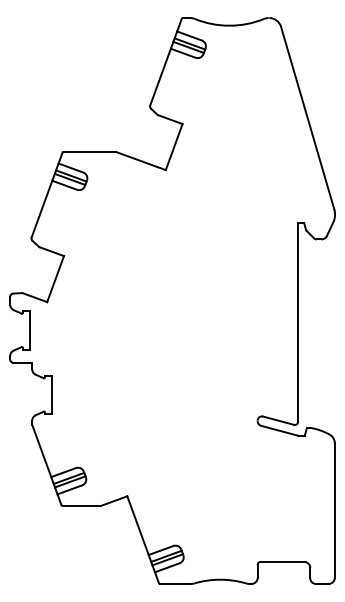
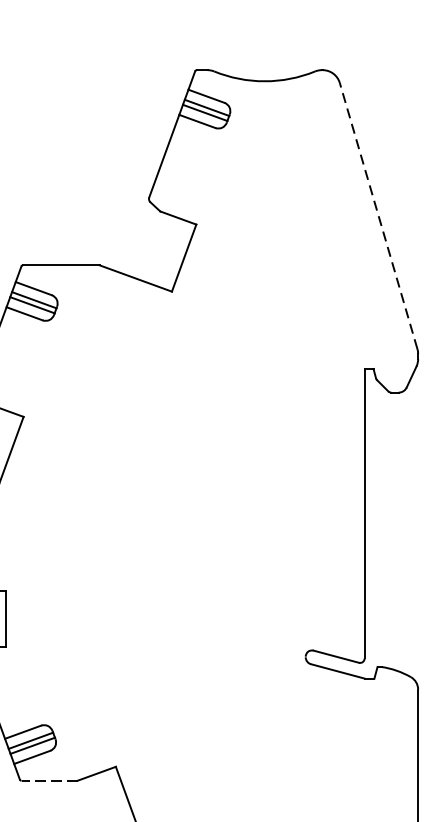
line: (307, 117) -> (378, 215), solid -> dashed
line: (81, 505) -> (49, 780), solid -> dashed

